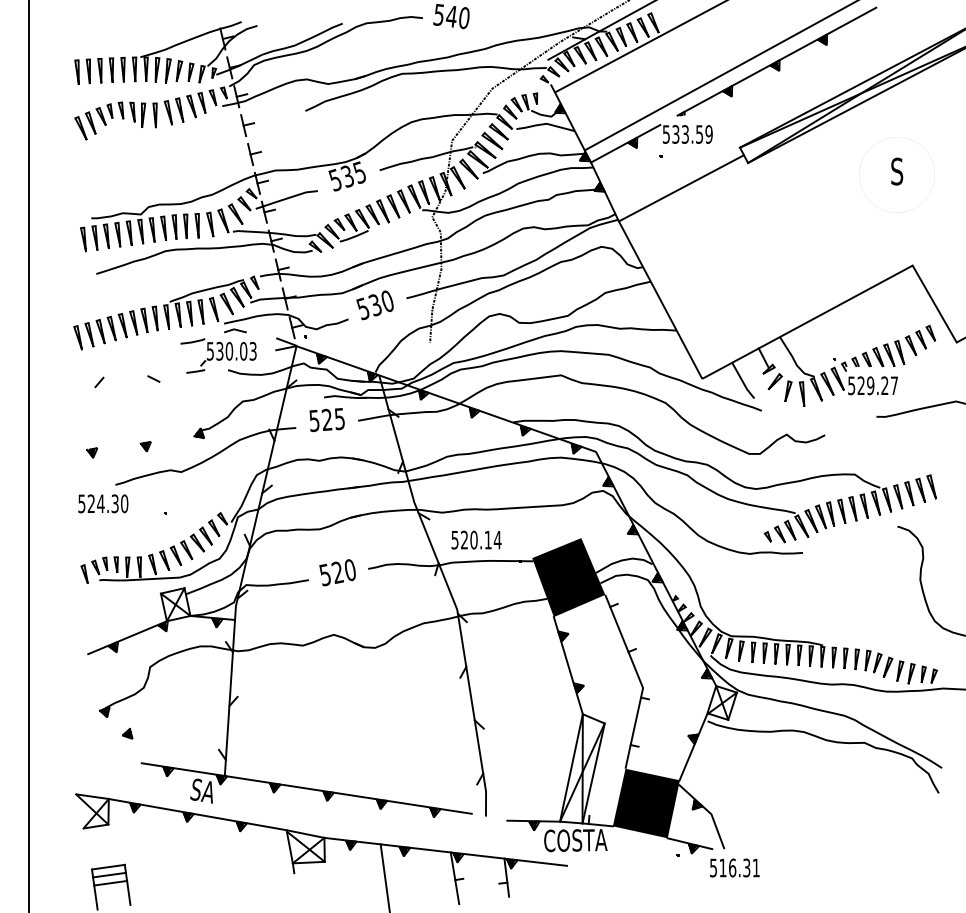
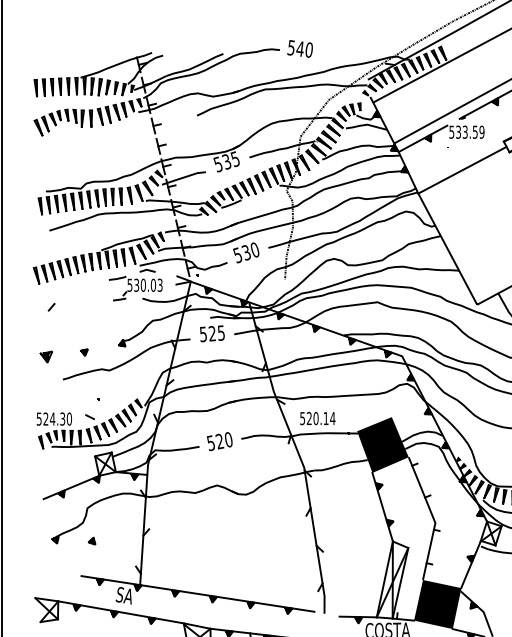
line: (153, 378) -> (89, 416), moved
part: (92, 452) -> (46, 356), size x1.6
text: (103, 503) -> (54, 418), moved
part: (127, 733) -> (91, 540), moved

